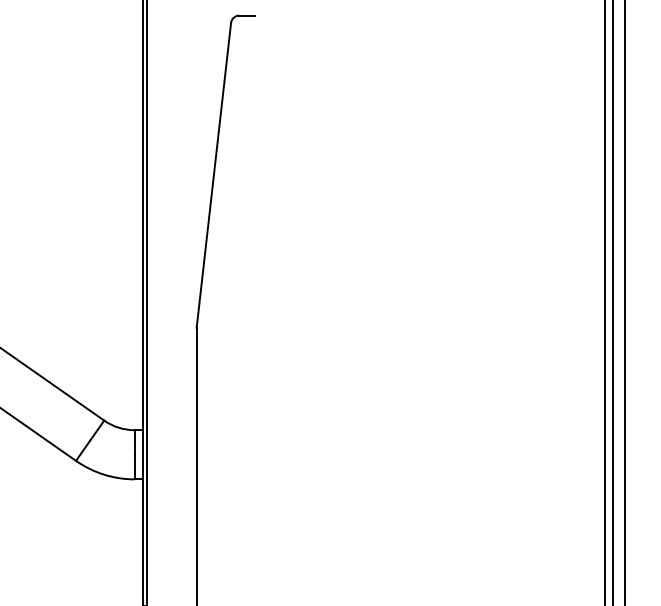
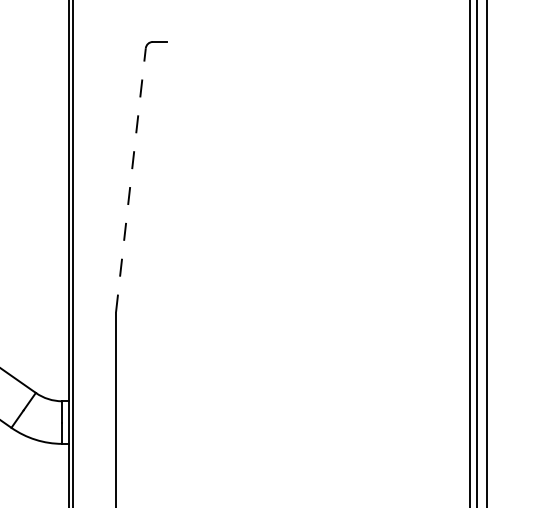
line: (213, 174) -> (130, 179), solid -> dashed

